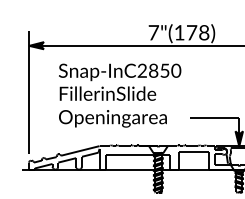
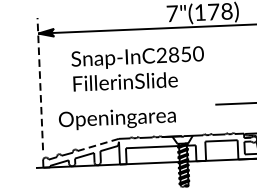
line: (29, 92) -> (40, 84), solid -> dashed
text: (112, 118) -> (116, 118), moved
line: (80, 150) -> (98, 144), solid -> dashed

